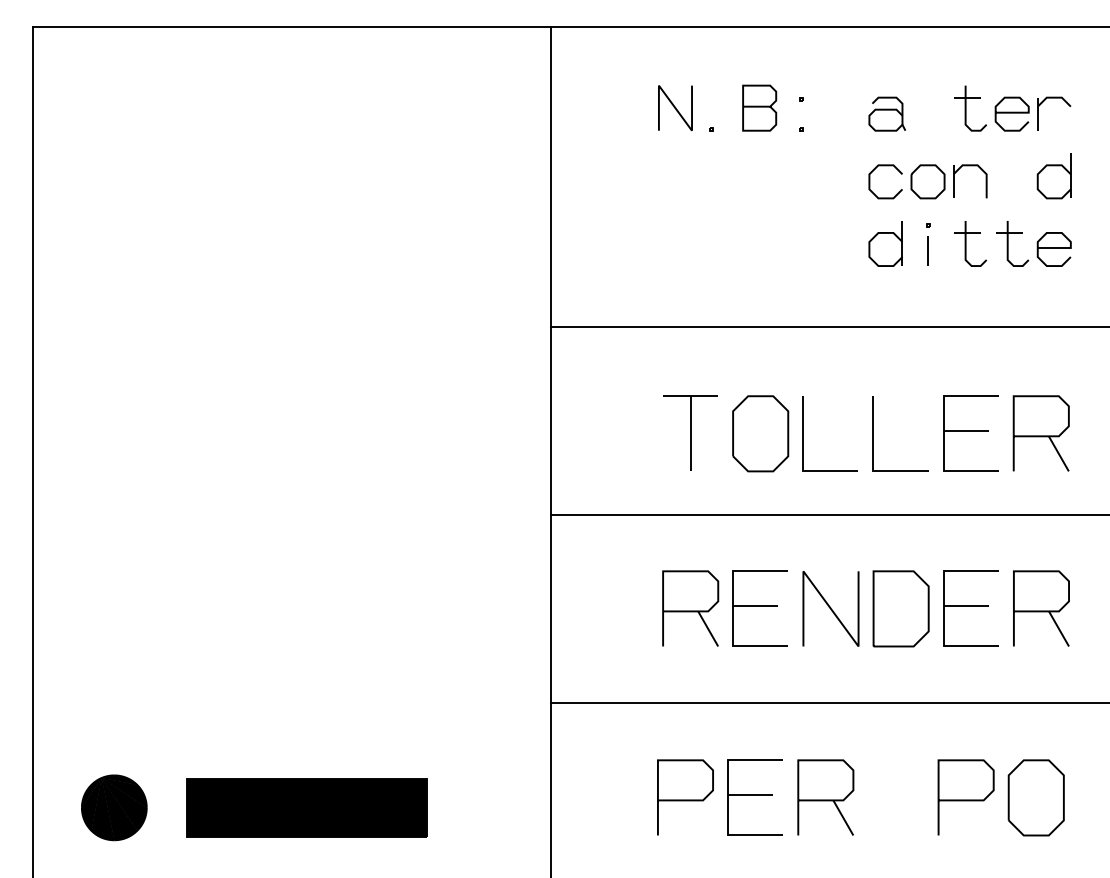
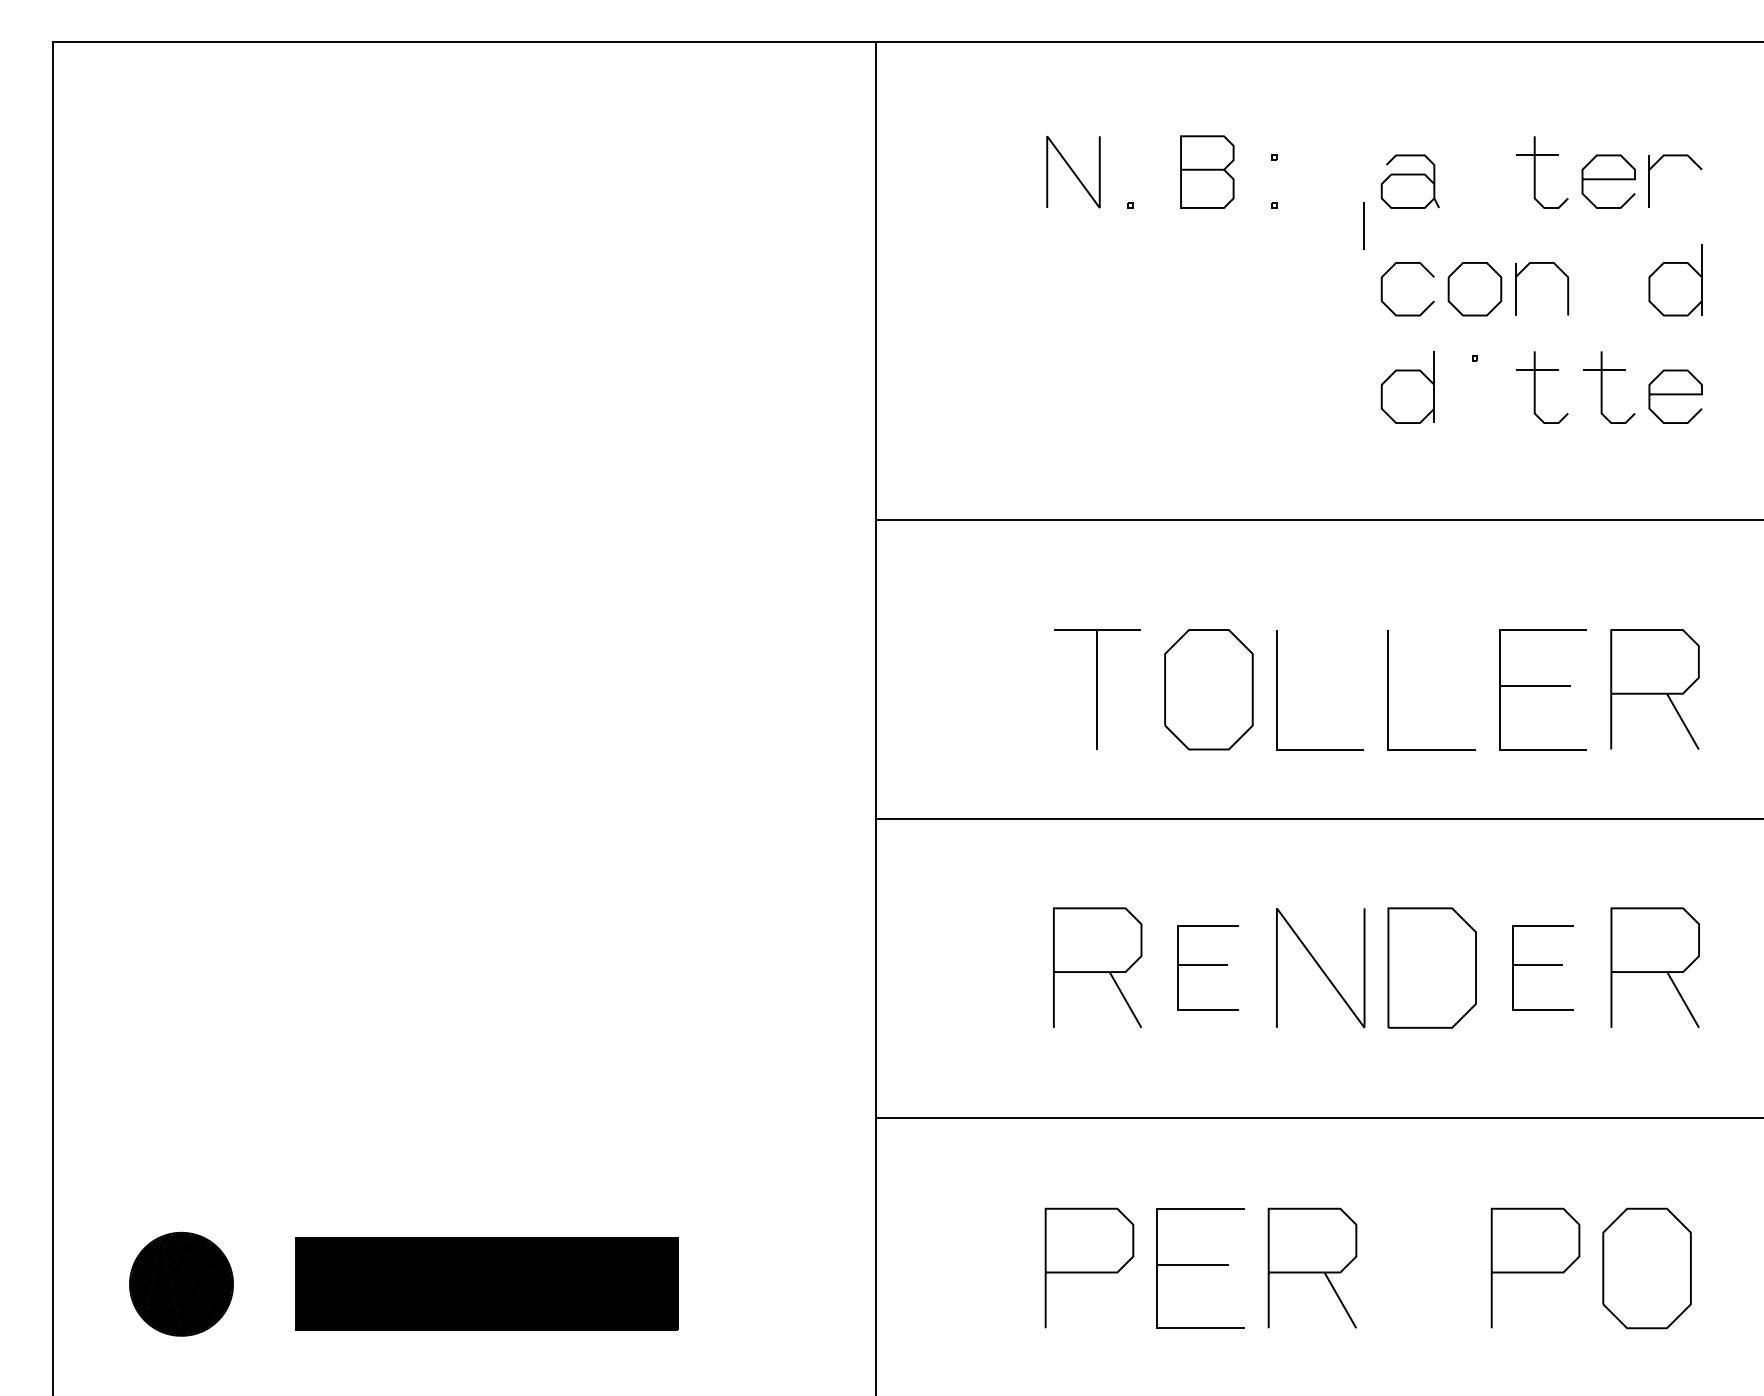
line: (927, 250) -> (1362, 225), moved
part: (759, 608) -> (1207, 967), size x0.7
part: (970, 608) -> (1542, 967), size x0.7

